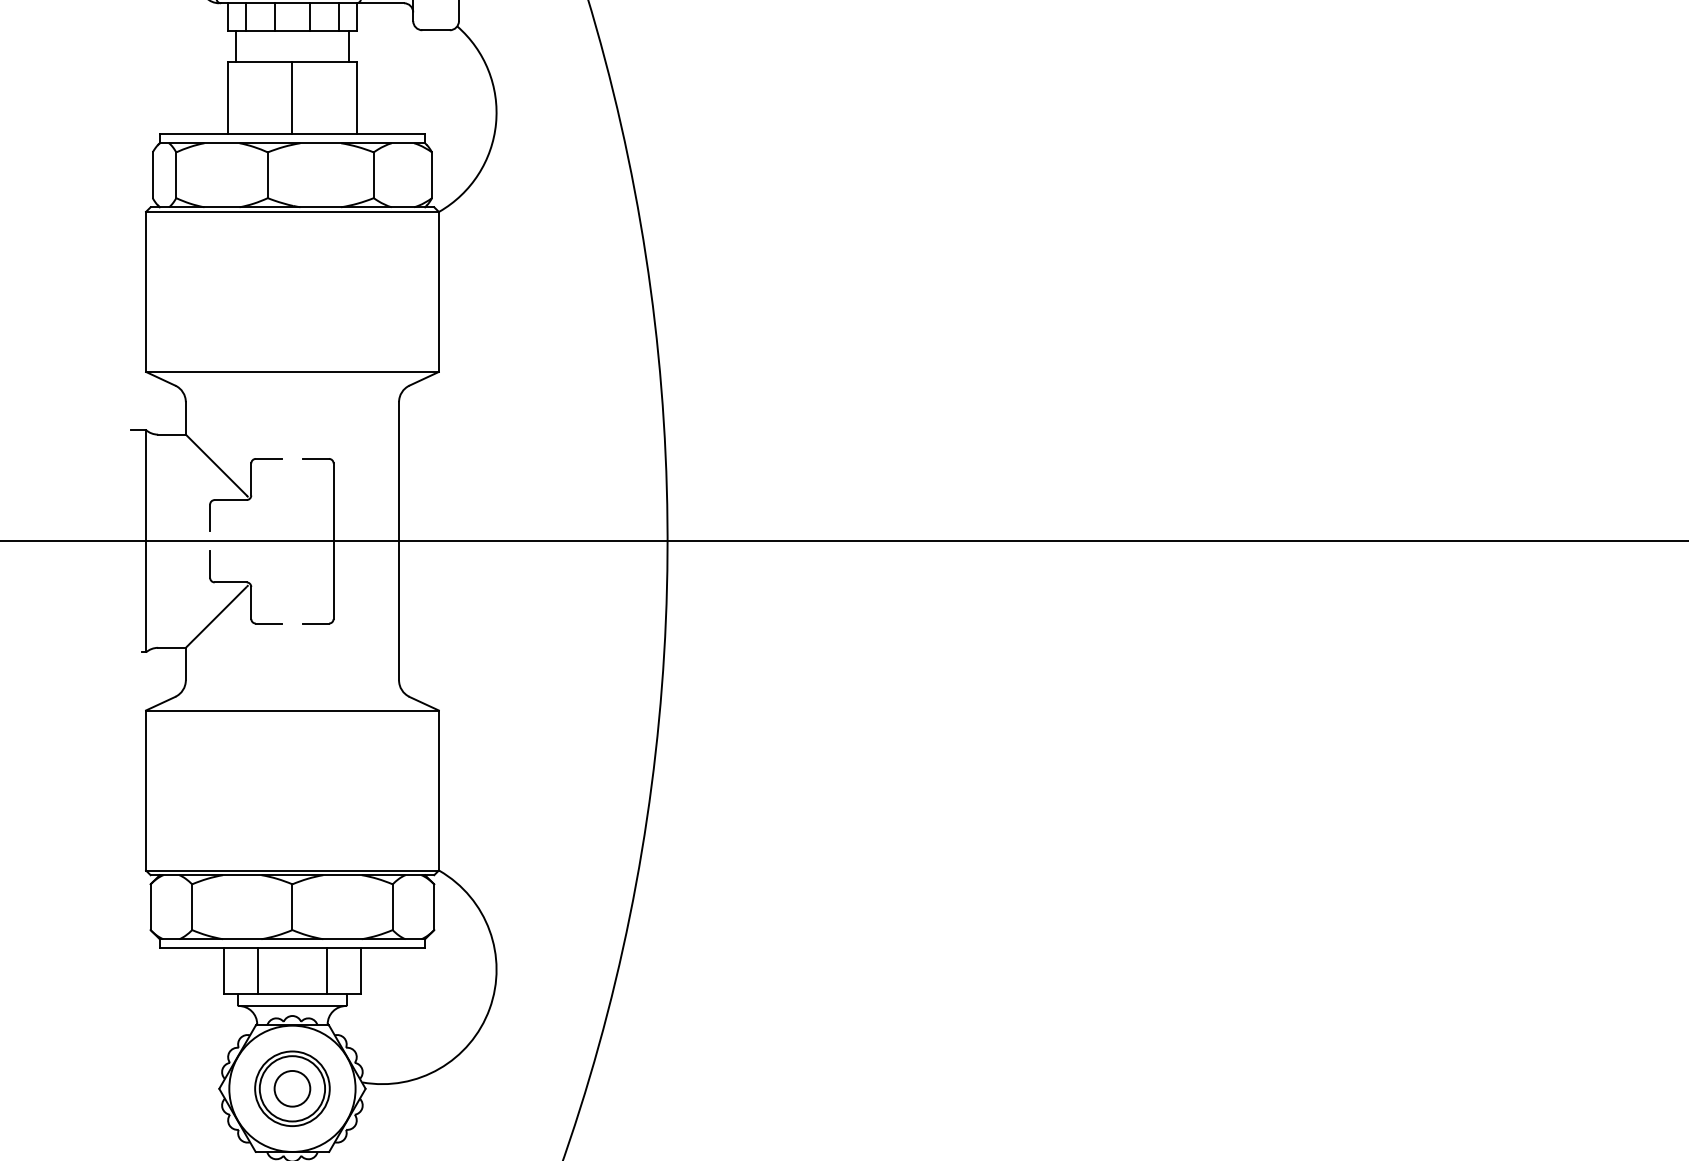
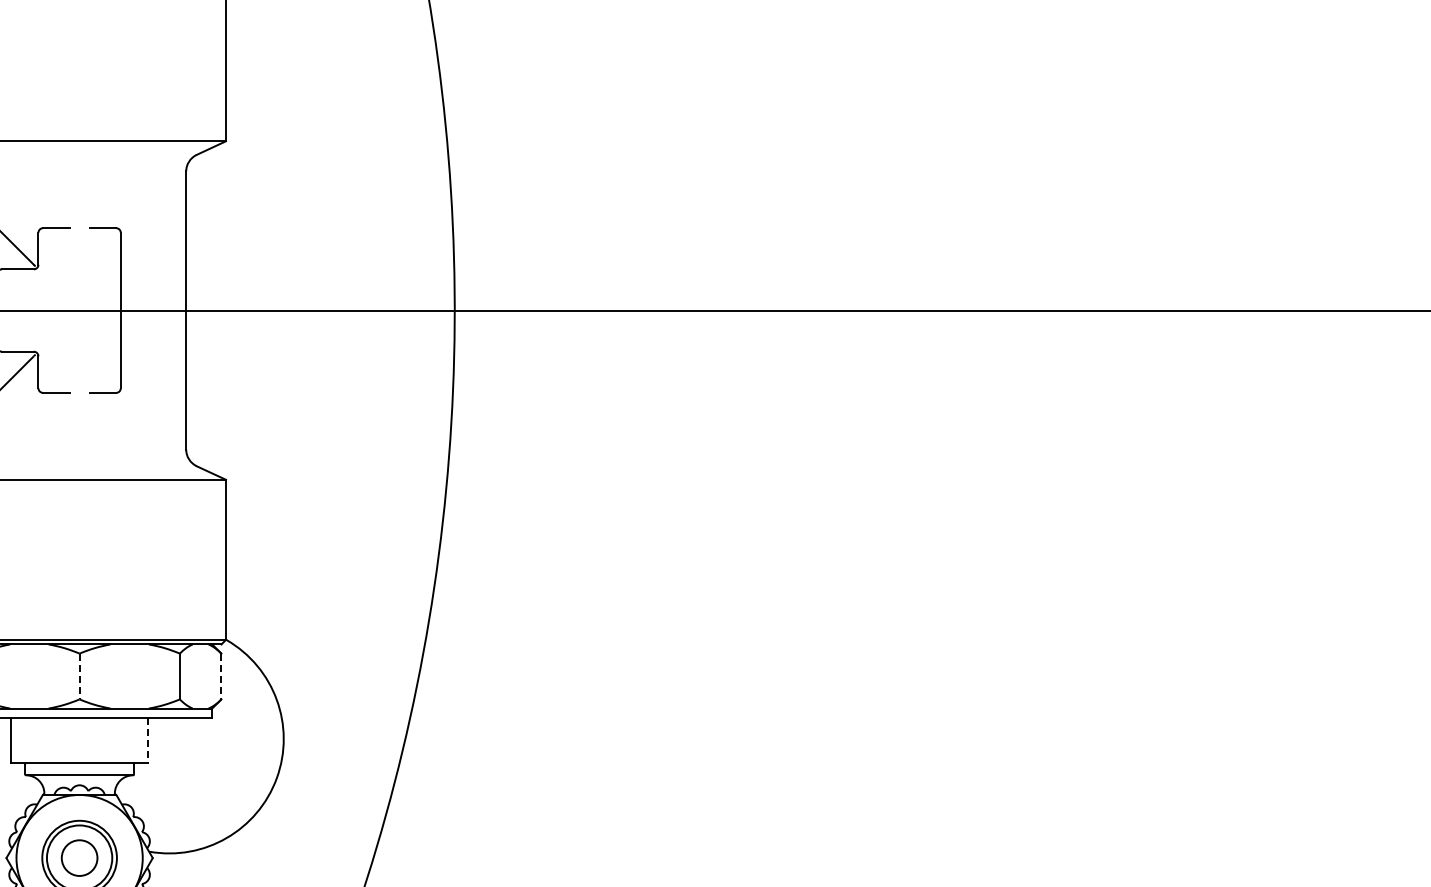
line: (292, 907) -> (79, 676), solid -> dashed
line: (434, 907) -> (221, 676), solid -> dashed
line: (258, 971) -> (45, 740), removed
line: (326, 971) -> (113, 740), removed
line: (361, 971) -> (148, 740), solid -> dashed

